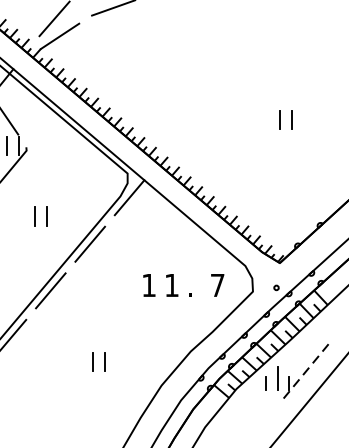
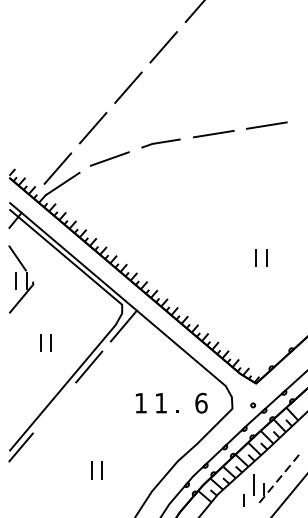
text: (217, 284) -> (201, 402), 7 -> 6
line: (50, 290) -> (54, 407), removed
line: (265, 383) -> (243, 500), moved

